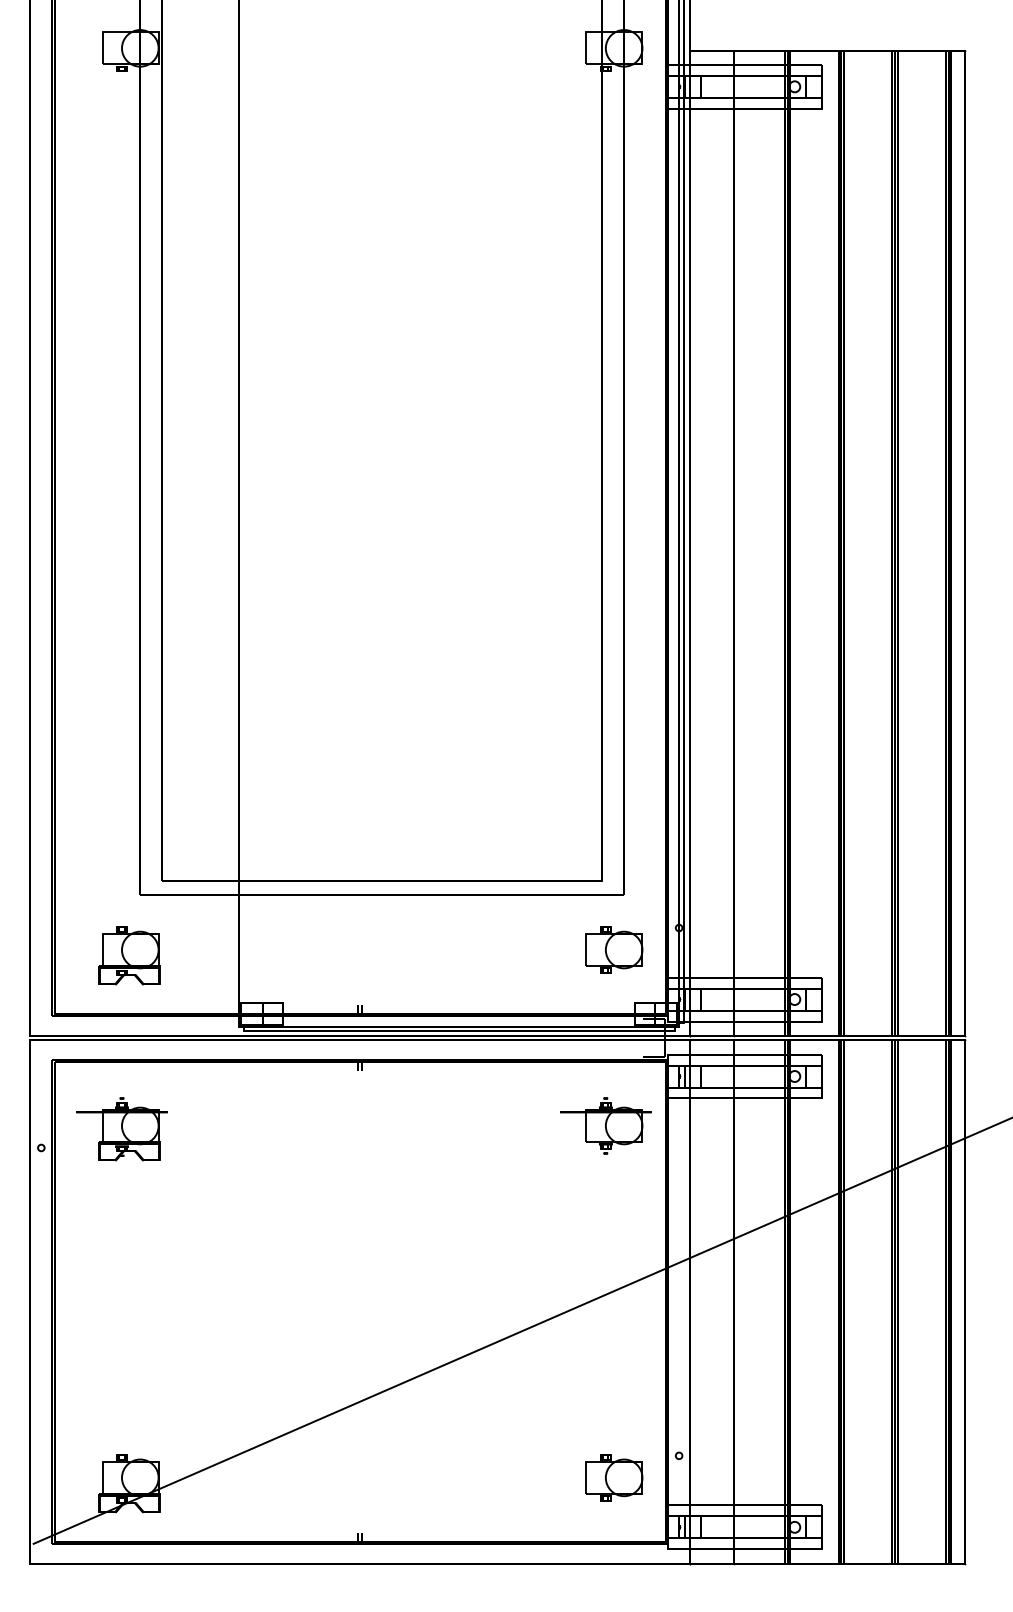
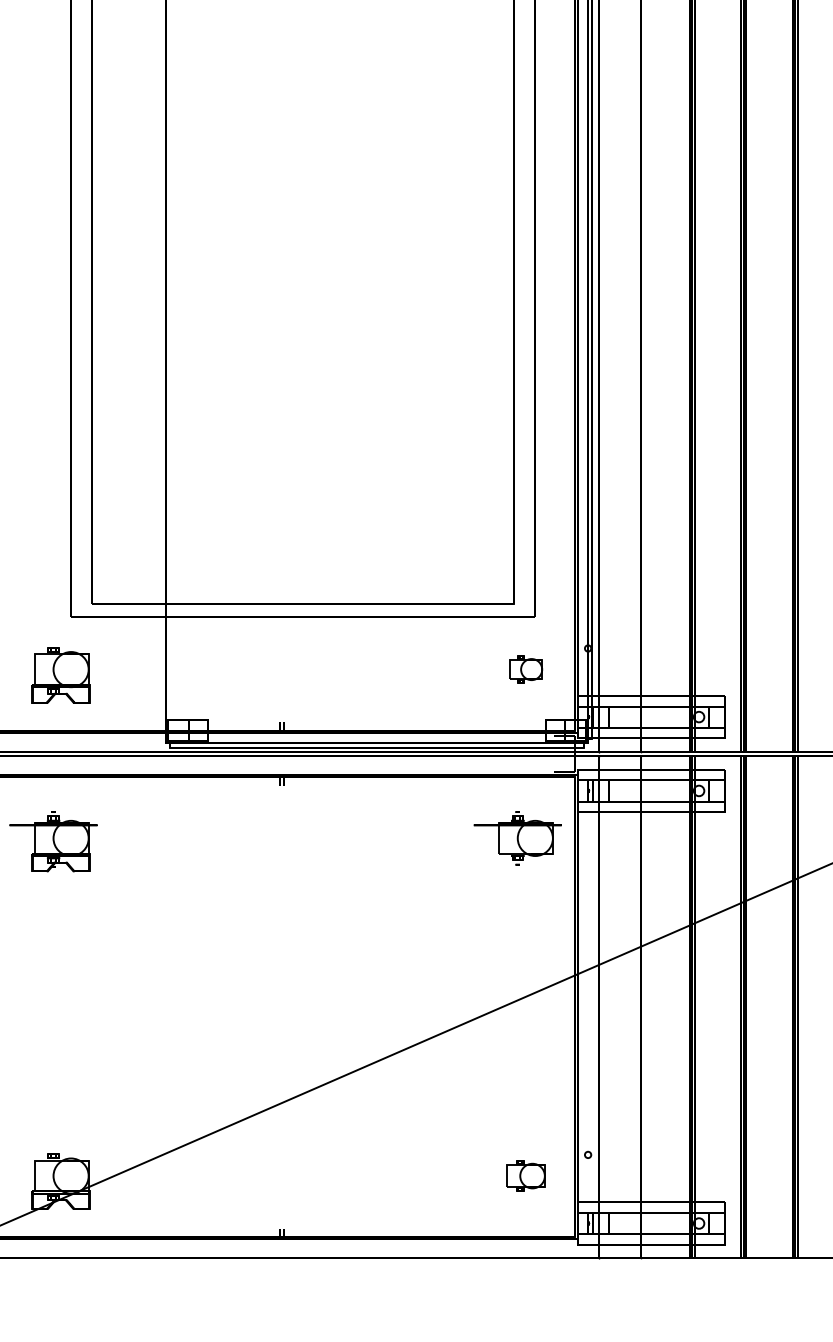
part: (614, 949) -> (526, 669), size x0.6
part: (614, 1477) -> (526, 1175), size x0.7

